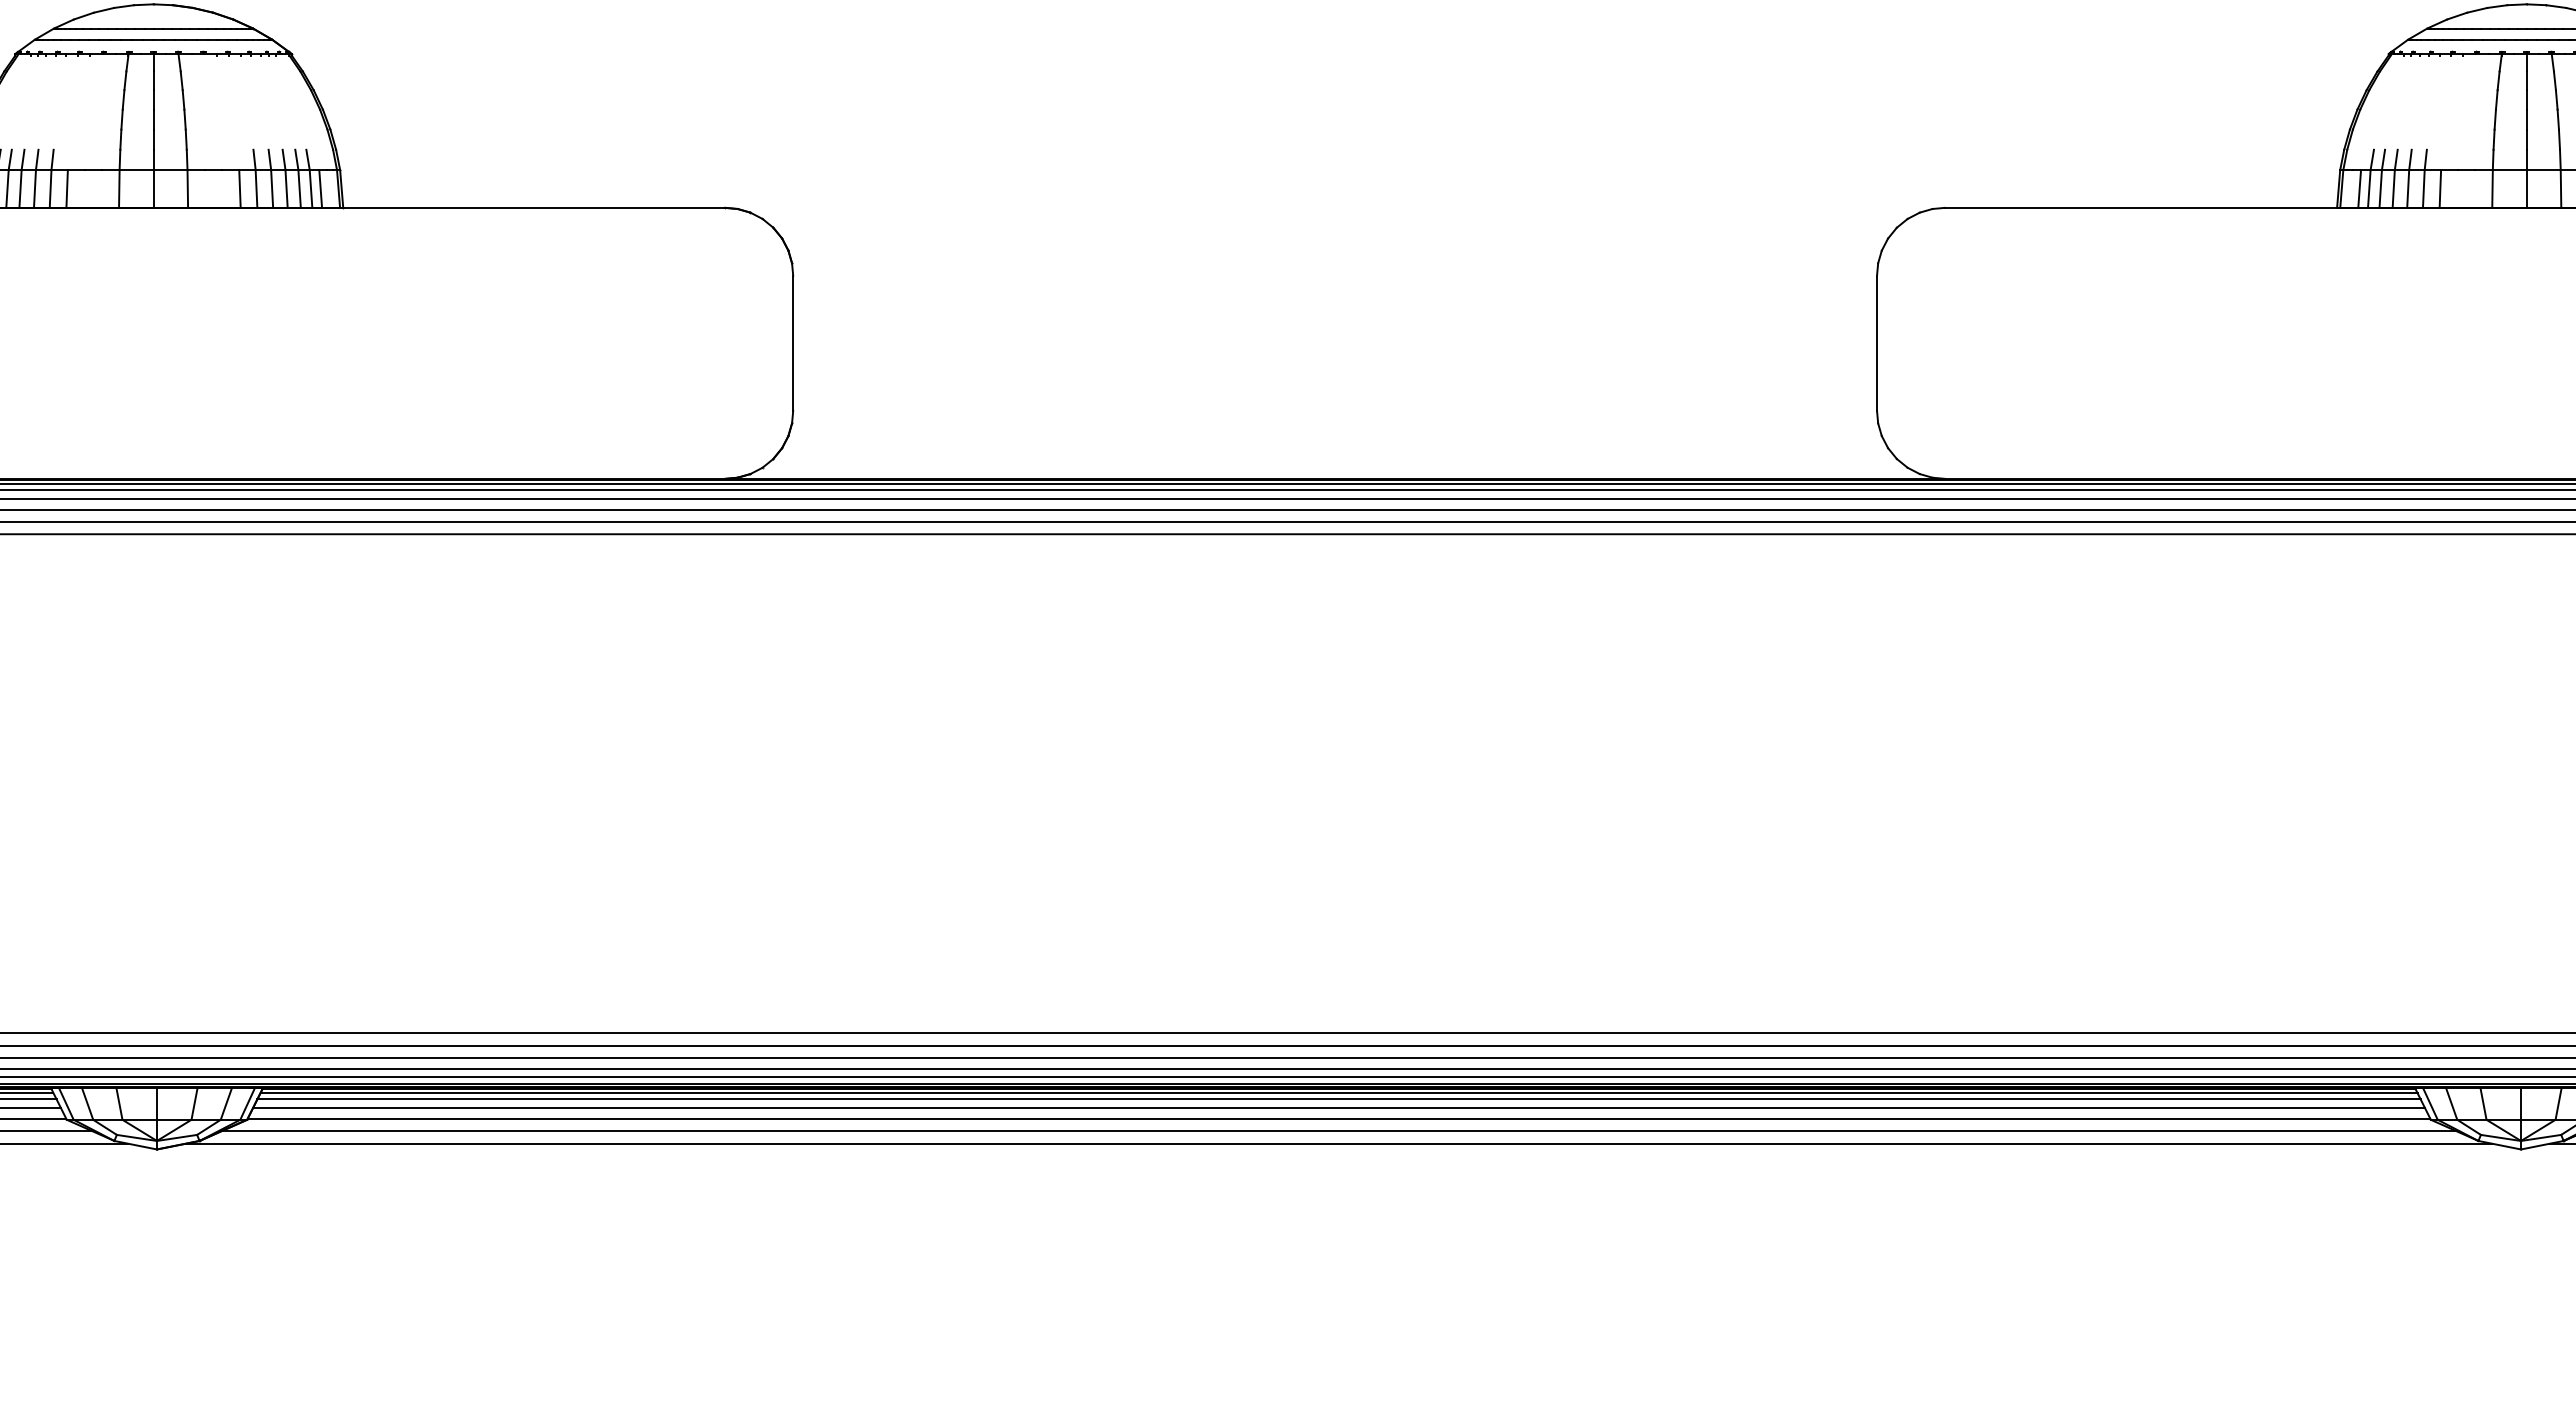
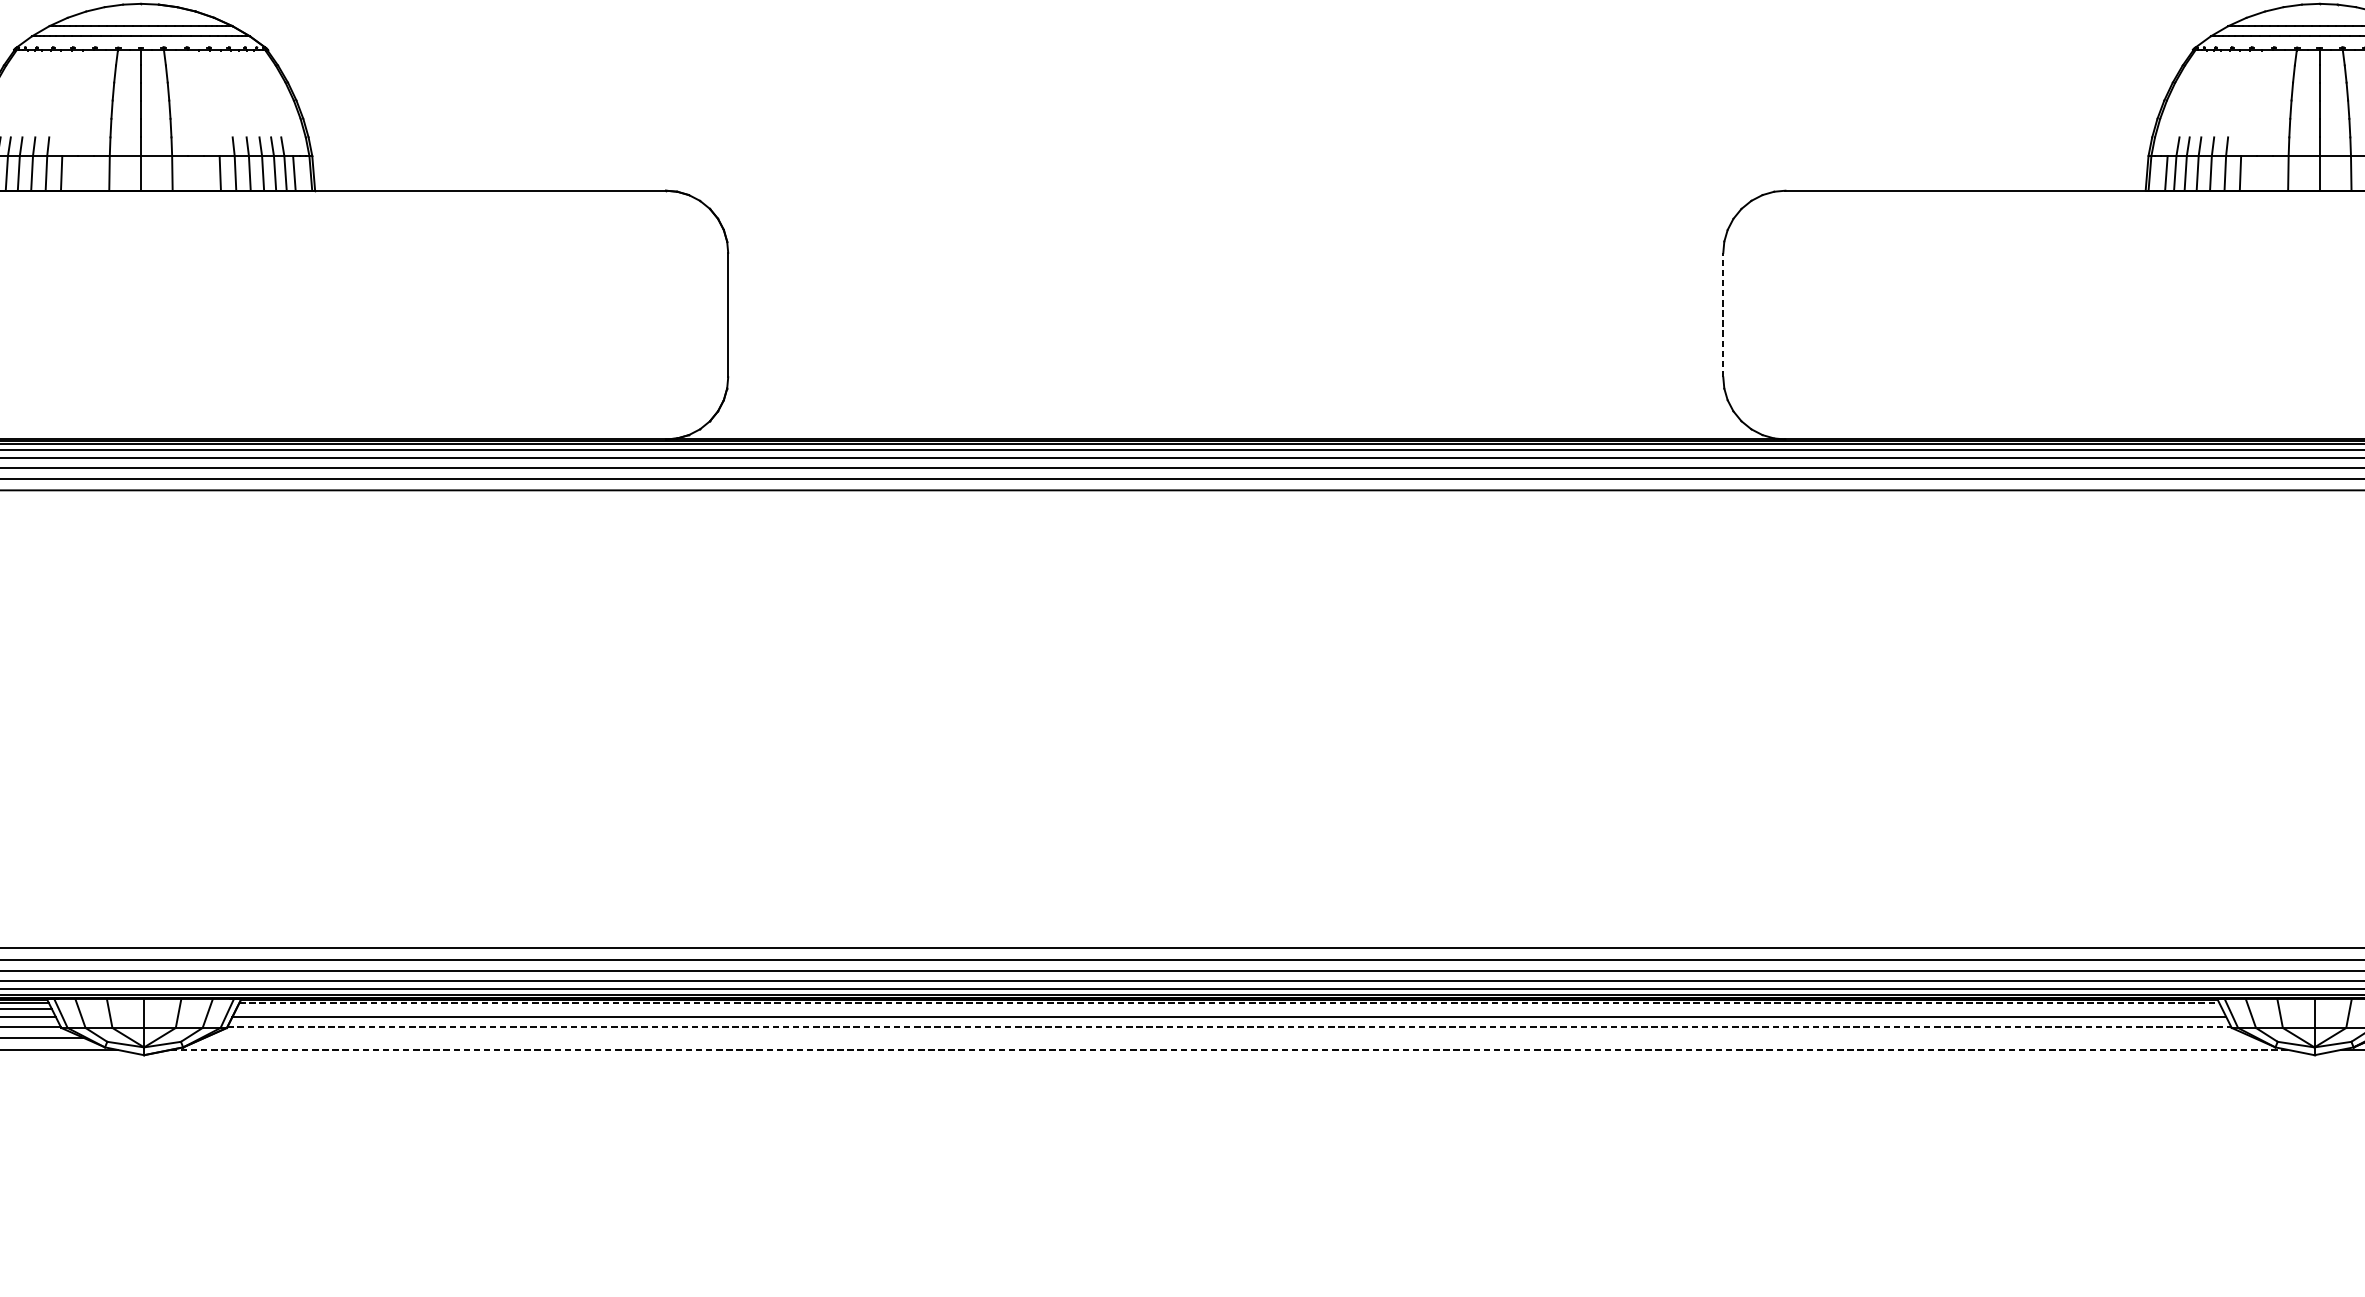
line: (1877, 343) -> (1723, 315), solid -> dashed
line: (1339, 1093) -> (1229, 1003), solid -> dashed
line: (1338, 1099) -> (1228, 1009), removed
line: (1339, 1118) -> (1229, 1026), solid -> dashed
line: (1338, 1131) -> (1228, 1038), removed
line: (1339, 1143) -> (1229, 1049), solid -> dashed

